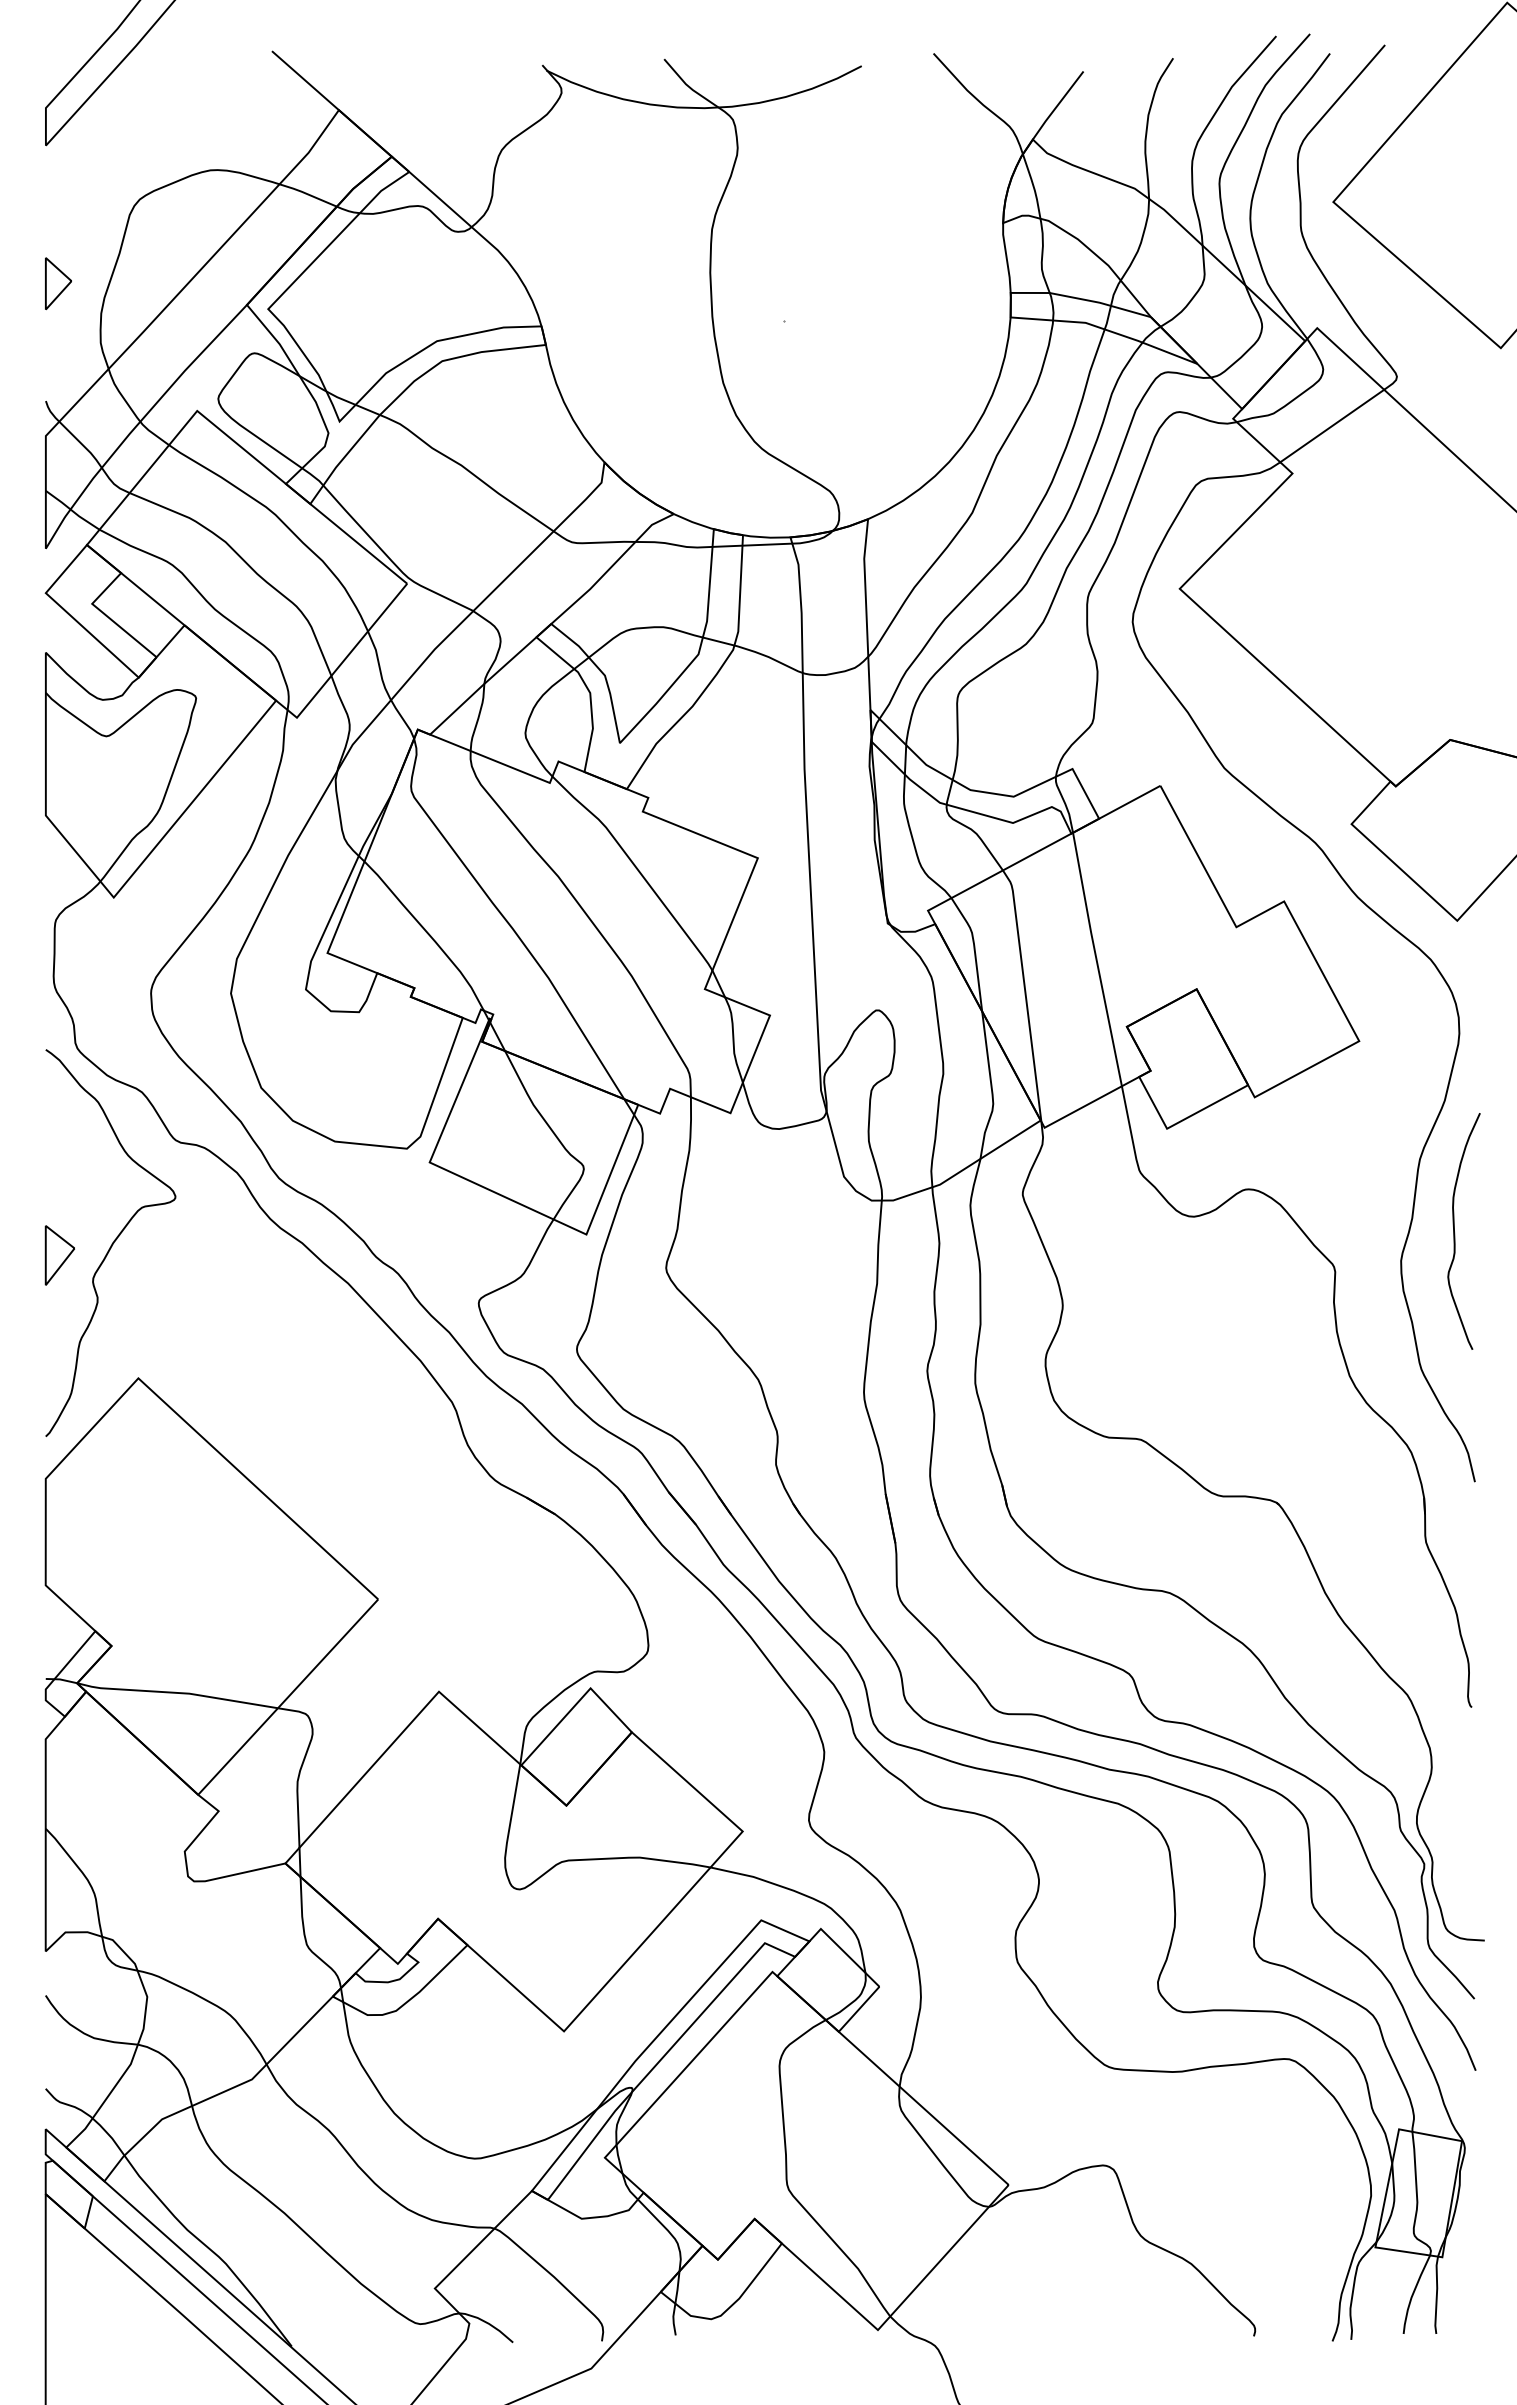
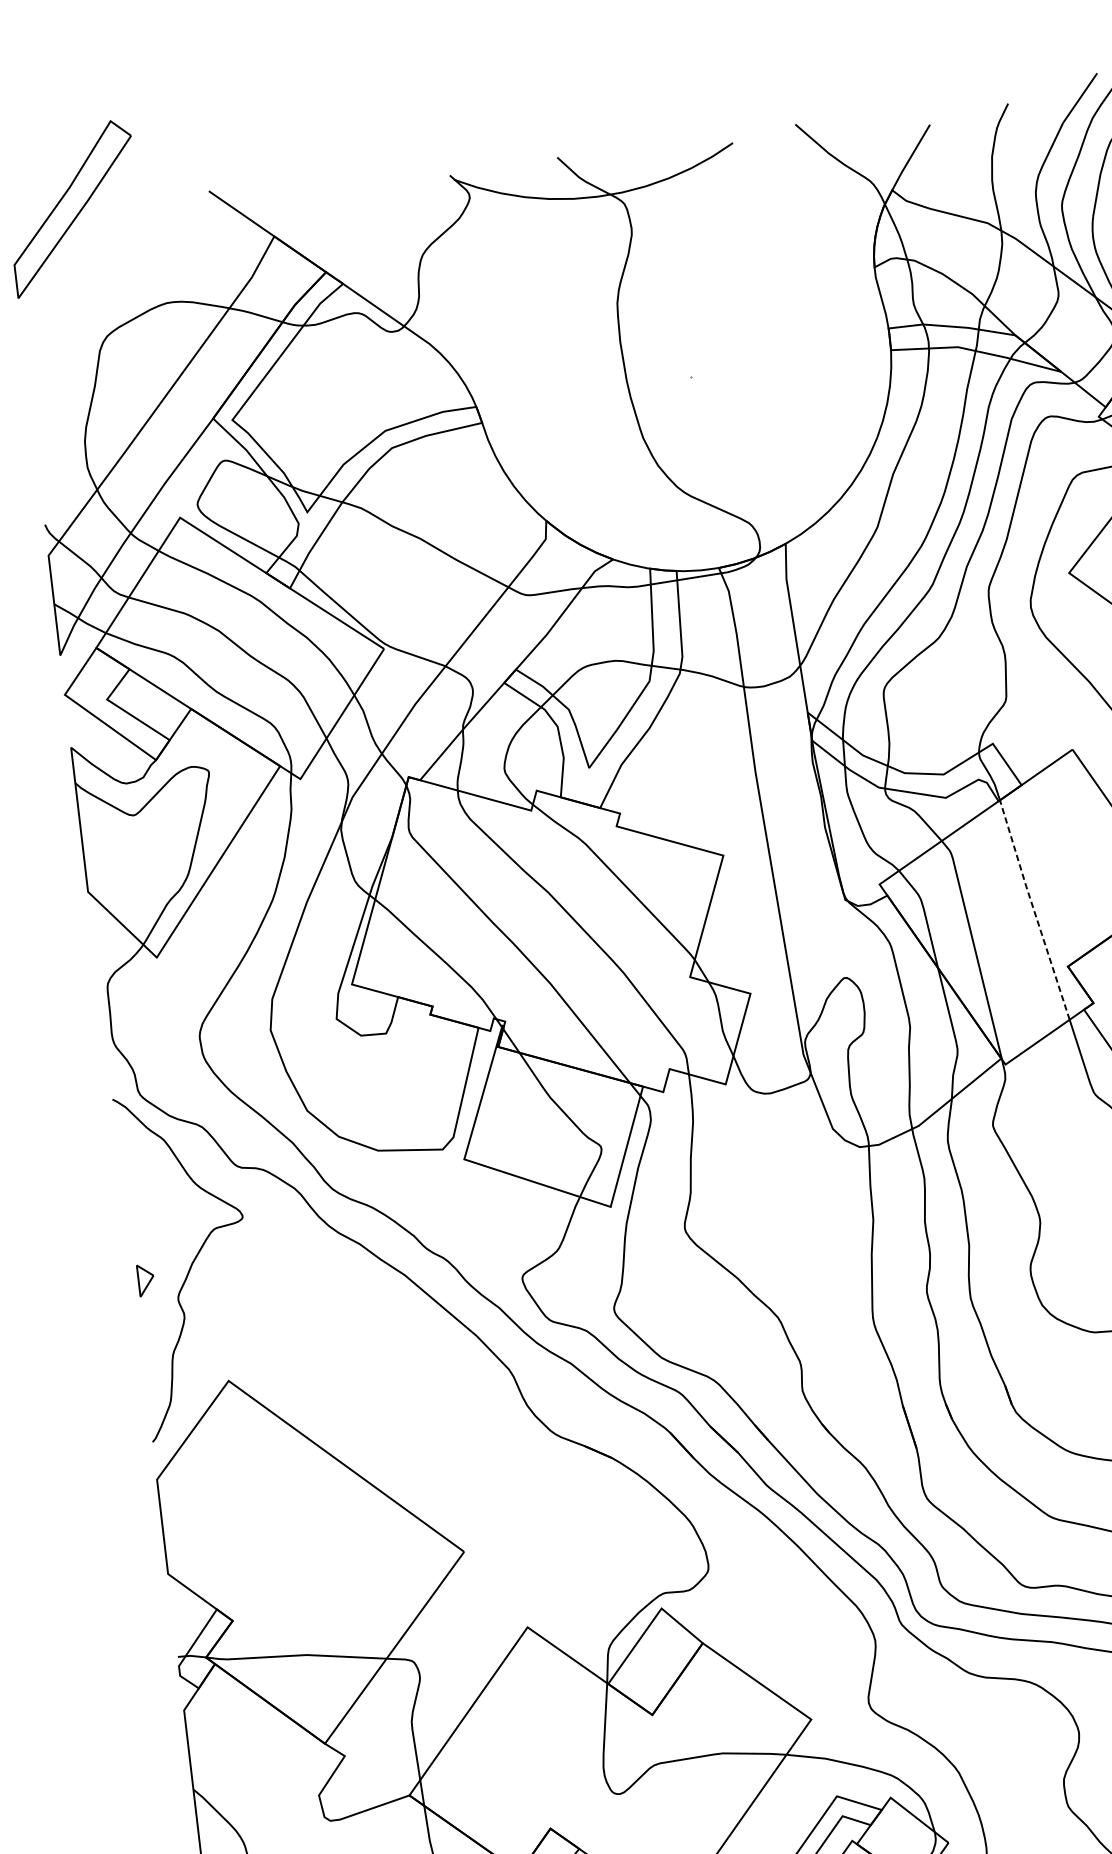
part: (58, 283) -> (43, 419), removed
line: (1096, 958) -> (1033, 909), solid -> dashed
part: (59, 1255) -> (145, 1280), size x0.6

